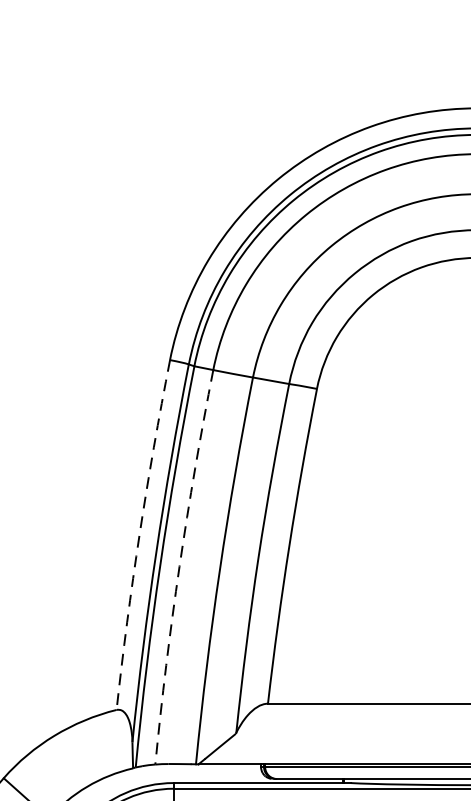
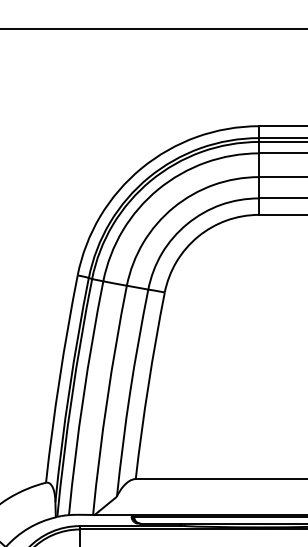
arc: (139, 534) -> (59, 378), dashed -> solid
arc: (179, 566) -> (83, 397), dashed -> solid

